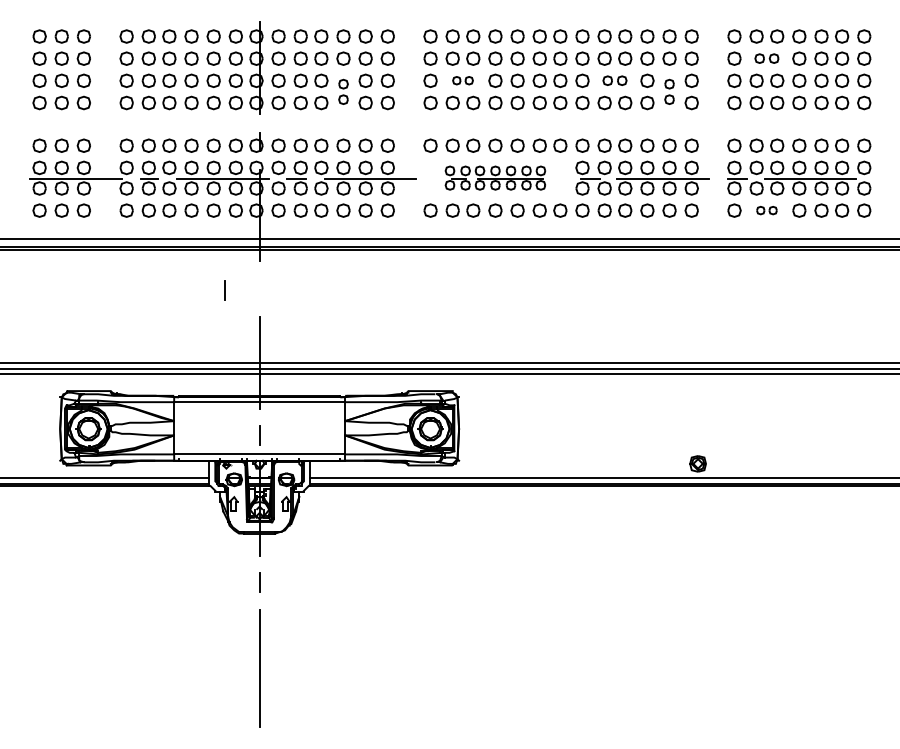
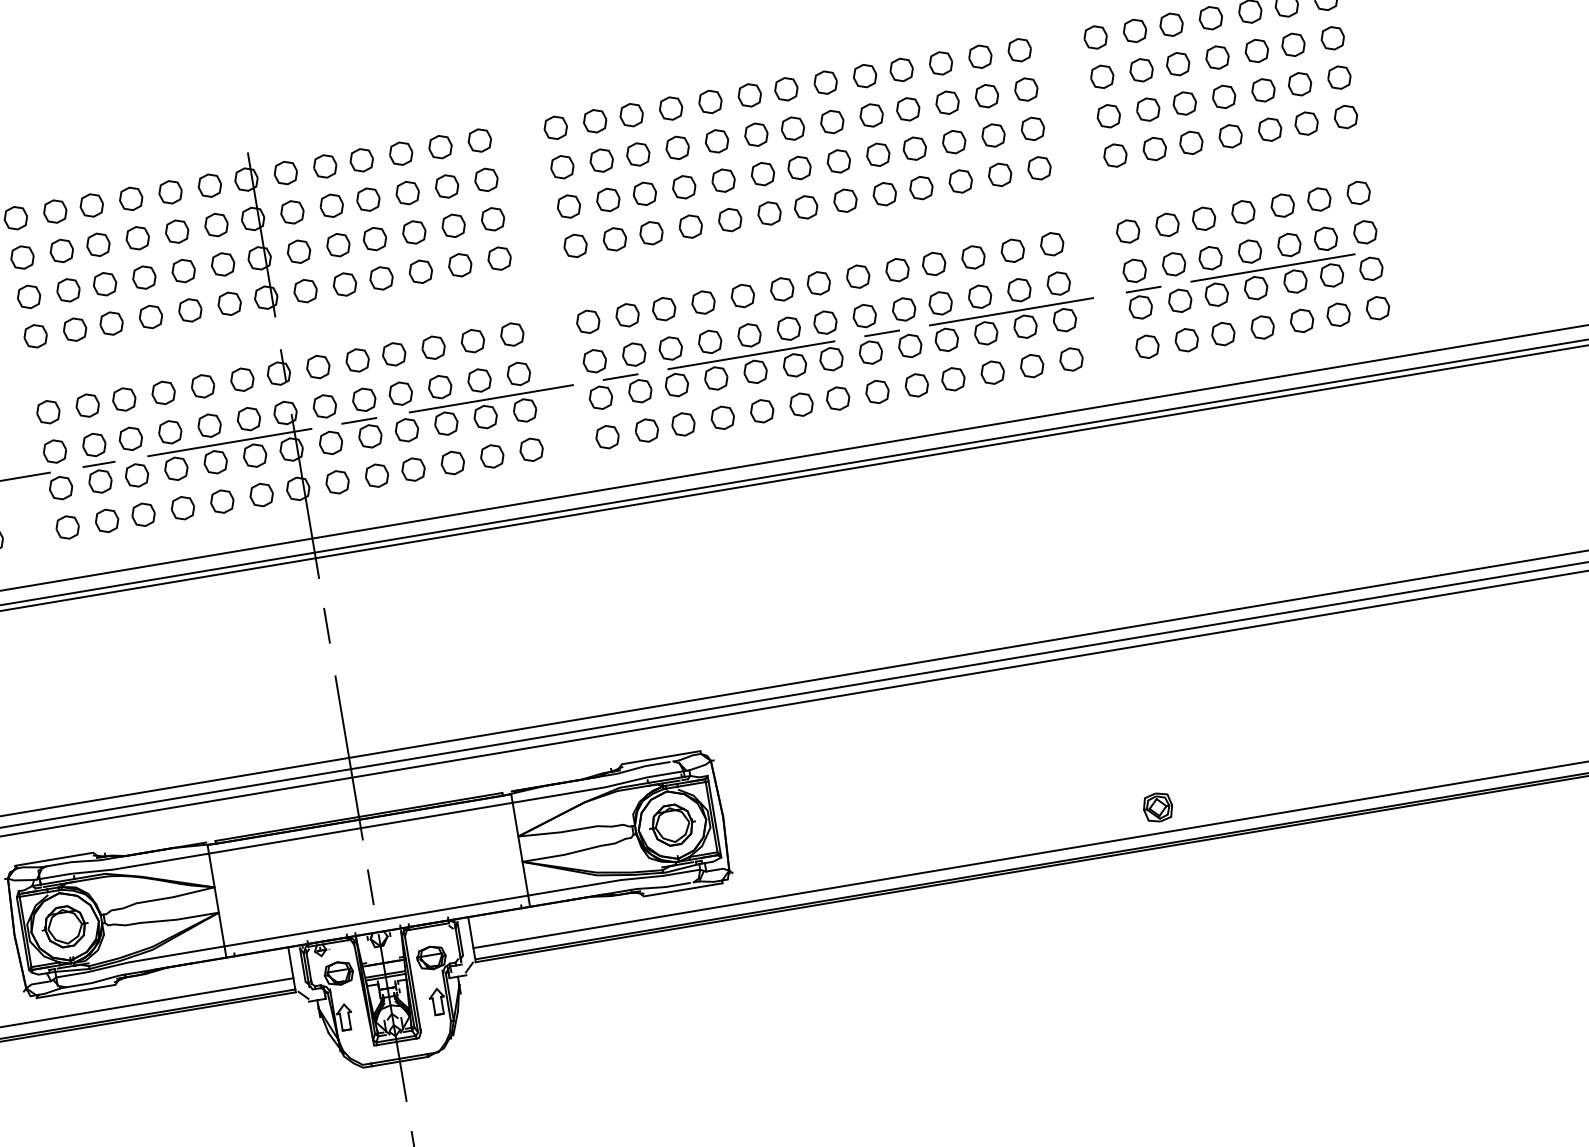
part: (766, 58) -> (1159, 66), size x1.43
part: (462, 80) -> (625, 196), size x1.67
part: (614, 80) -> (895, 151), size x1.43
part: (343, 91) -> (417, 251), size x1.43
part: (669, 91) -> (996, 154), size x1.43
part: (495, 177) -> (713, 358), size x1.43
part: (766, 210) -> (1204, 337), size x1.67
line: (224, 290) -> (326, 626), moved

